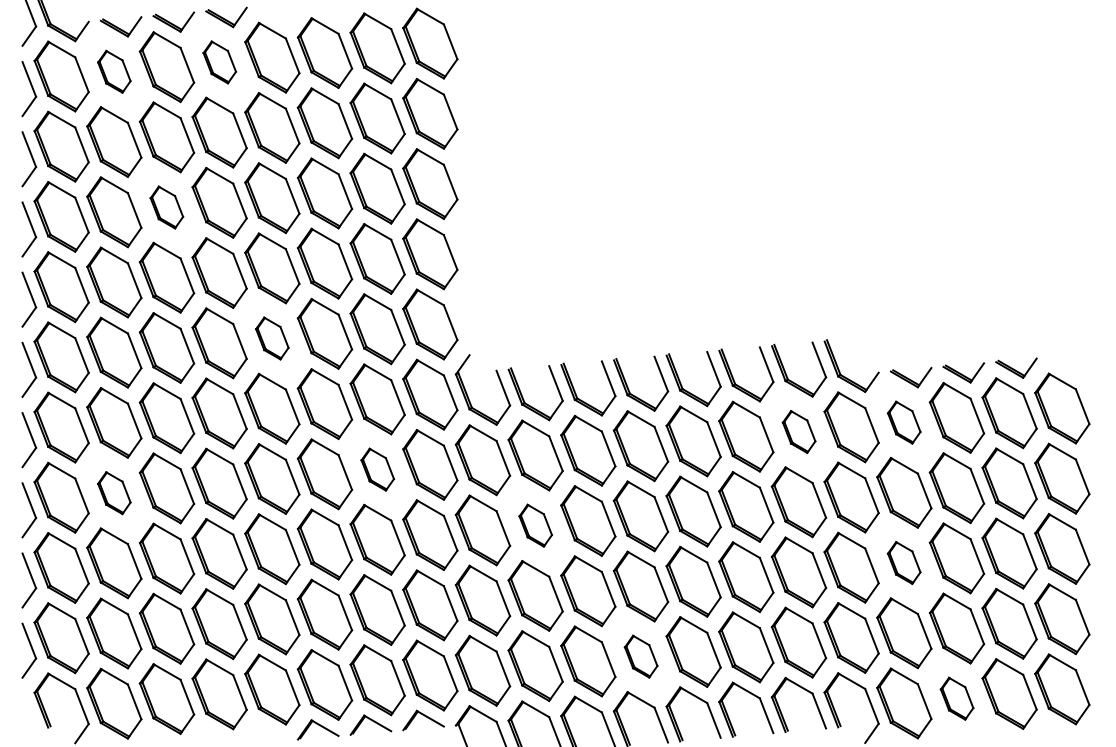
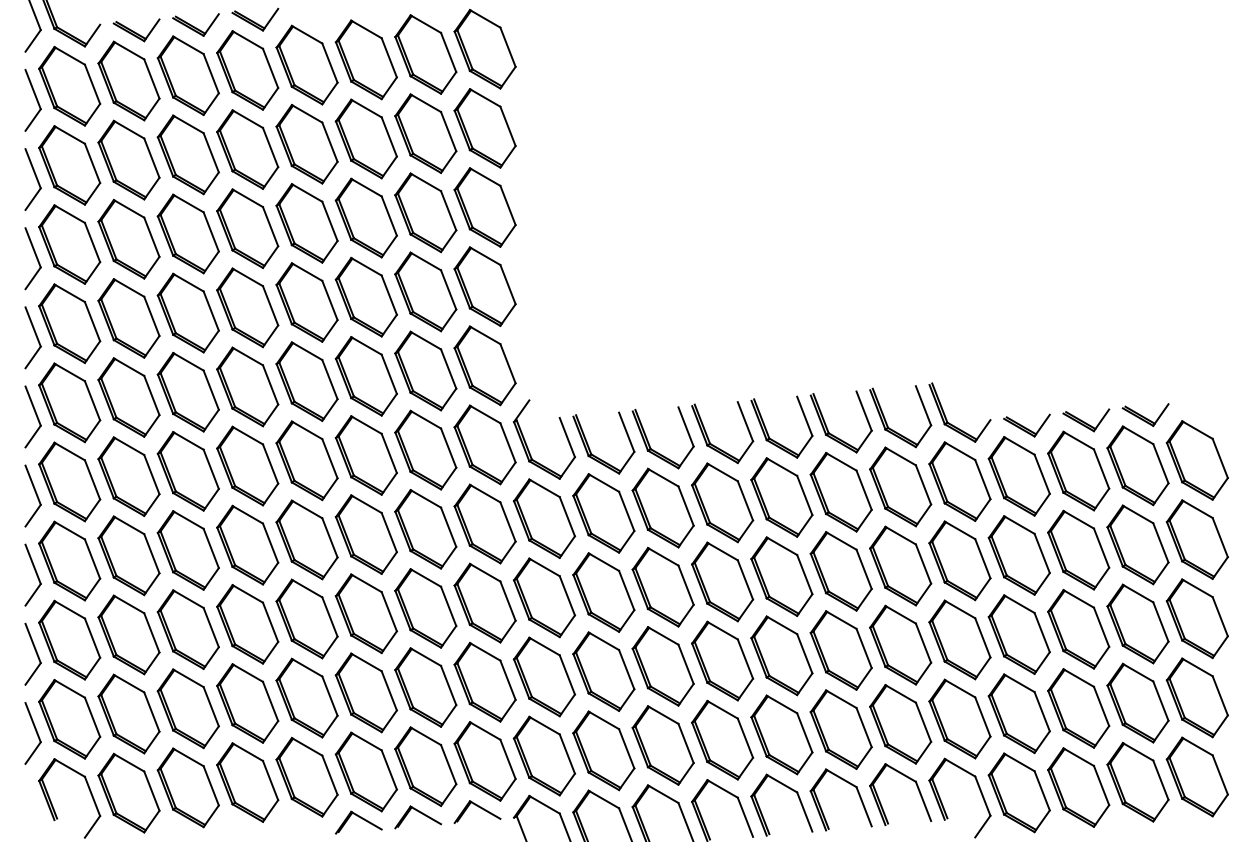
part: (219, 62) -> (247, 70), size x1.67
part: (113, 71) -> (128, 80), size x1.67
part: (166, 207) -> (187, 233), size x1.67
part: (271, 338) -> (306, 381), size x1.67
part: (903, 422) -> (1018, 476), size x1.67
part: (798, 431) -> (900, 486), size x1.67
part: (377, 469) -> (425, 529), size x1.67
part: (113, 492) -> (128, 555), size x1.67
part: (535, 525) -> (603, 592), size x1.67
part: (903, 562) -> (1018, 634), size x1.67
part: (640, 656) -> (722, 739), size x1.67
part: (956, 698) -> (1078, 787), size x1.67

